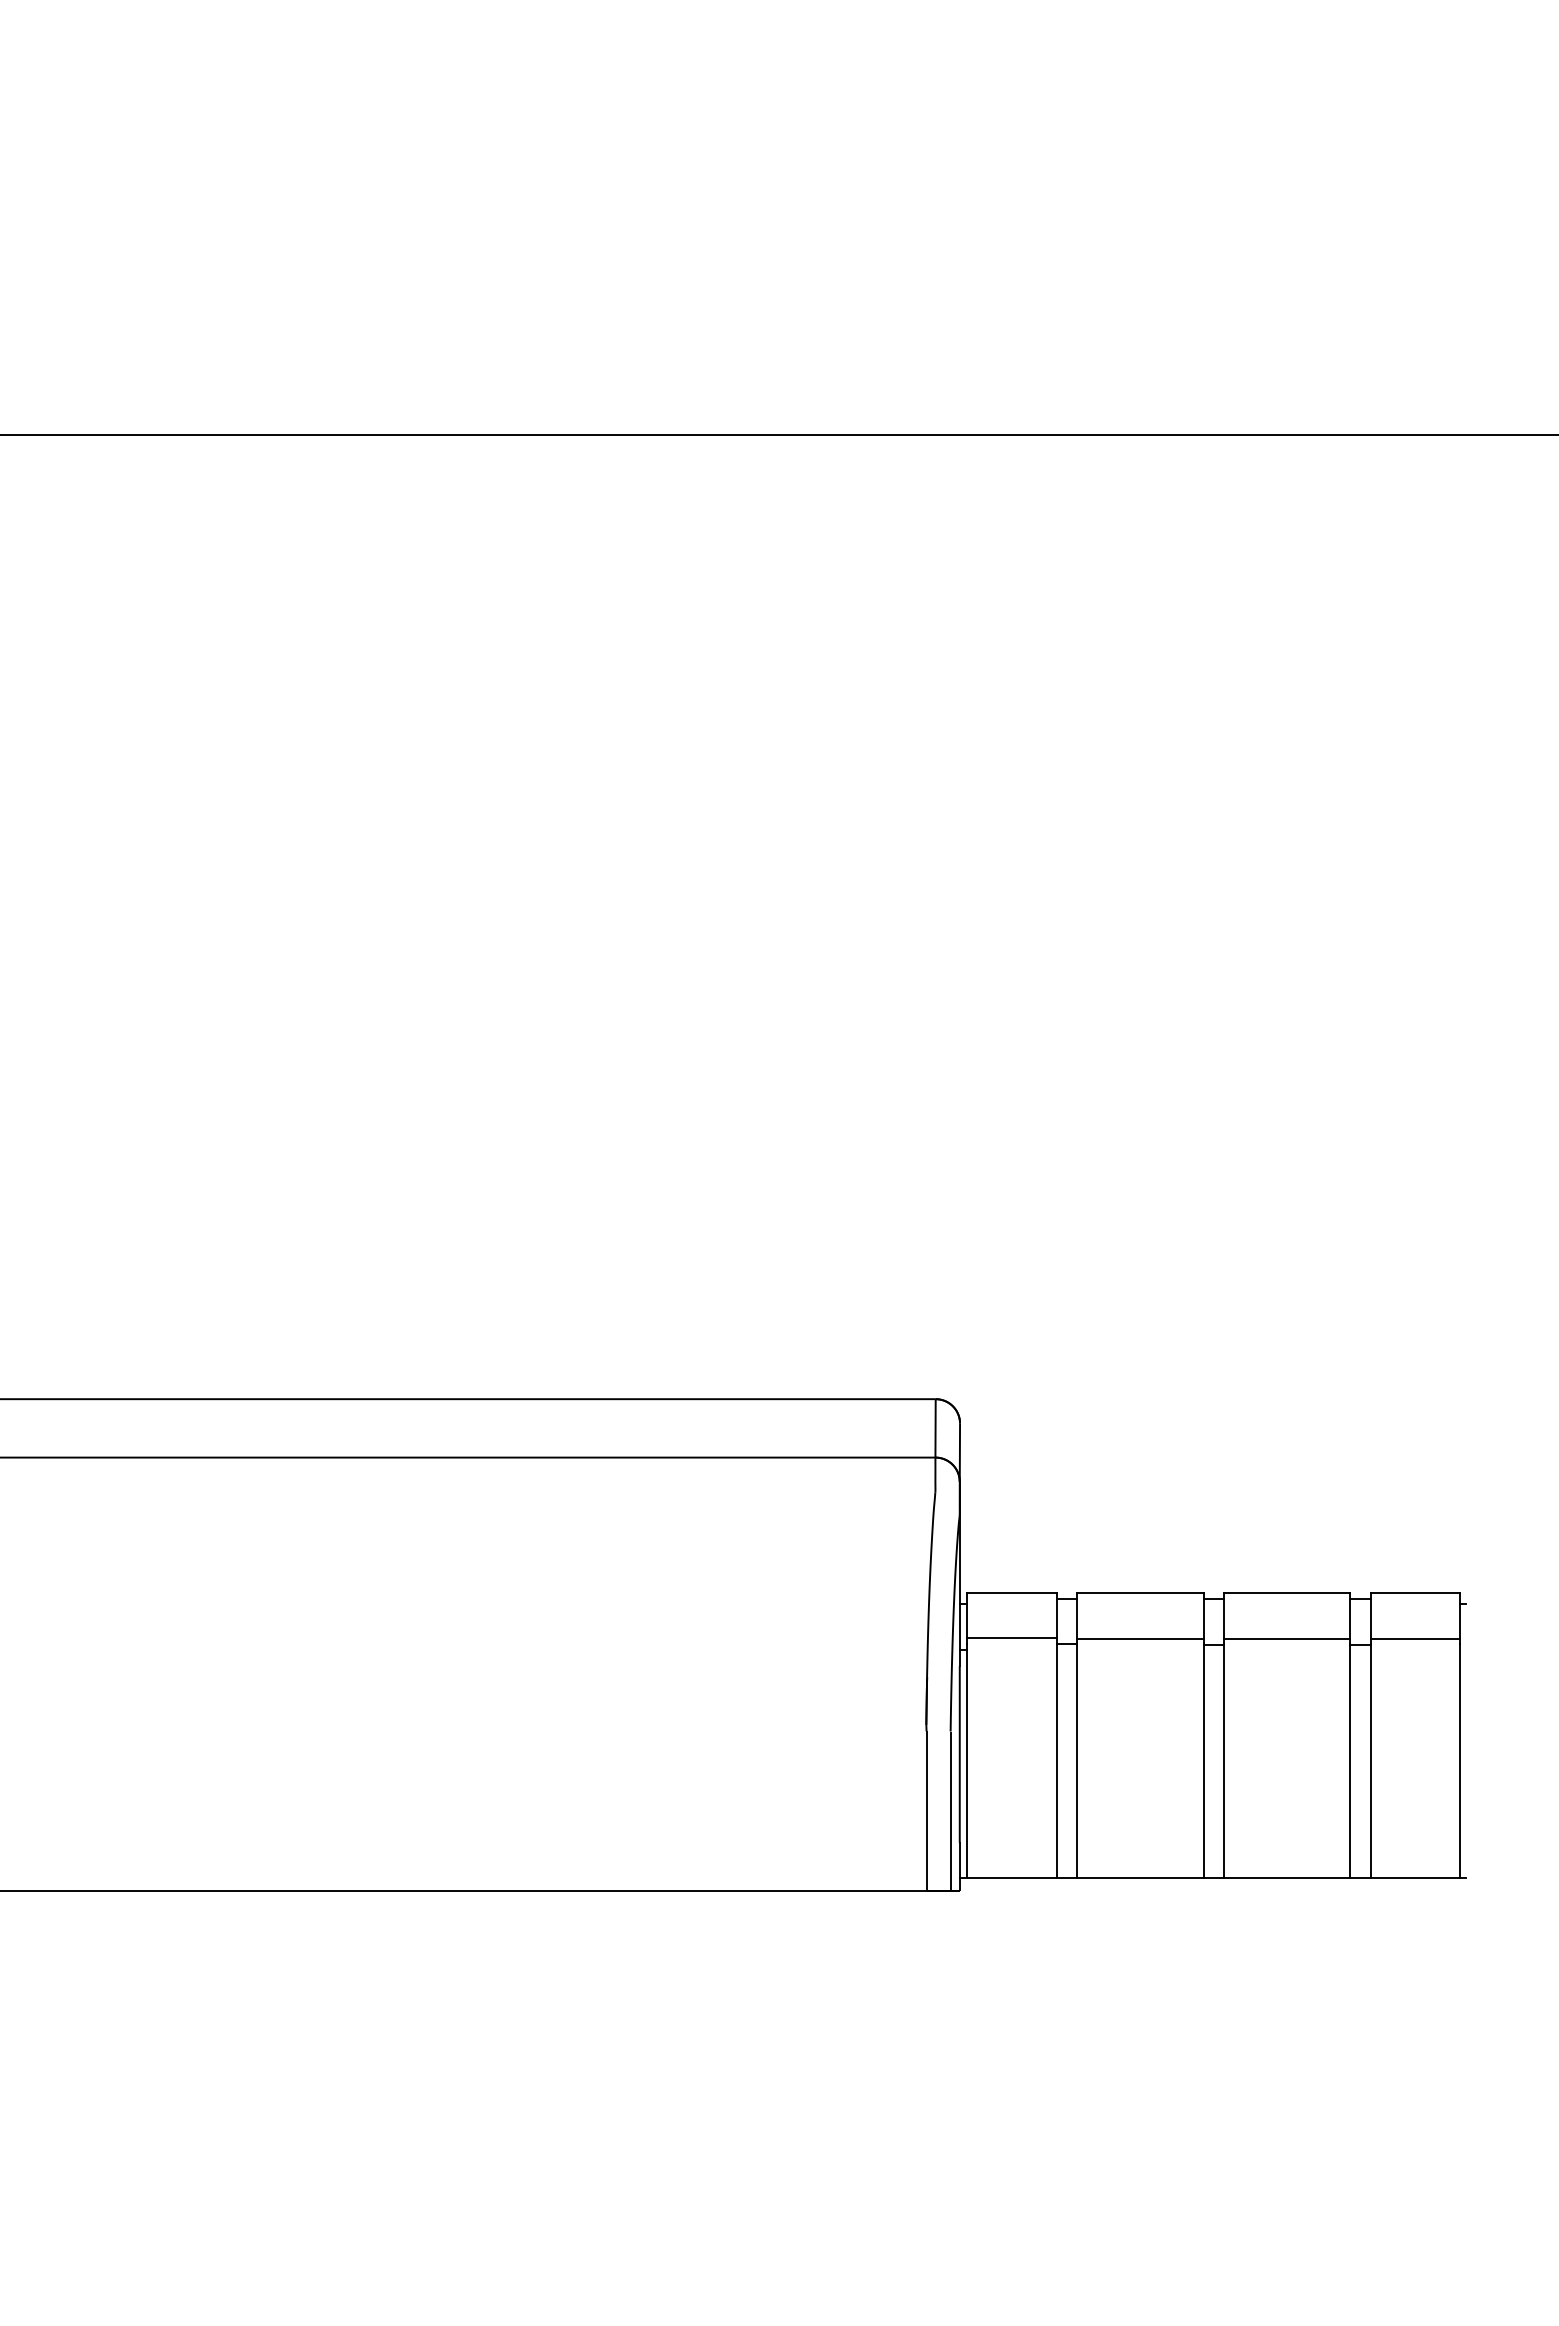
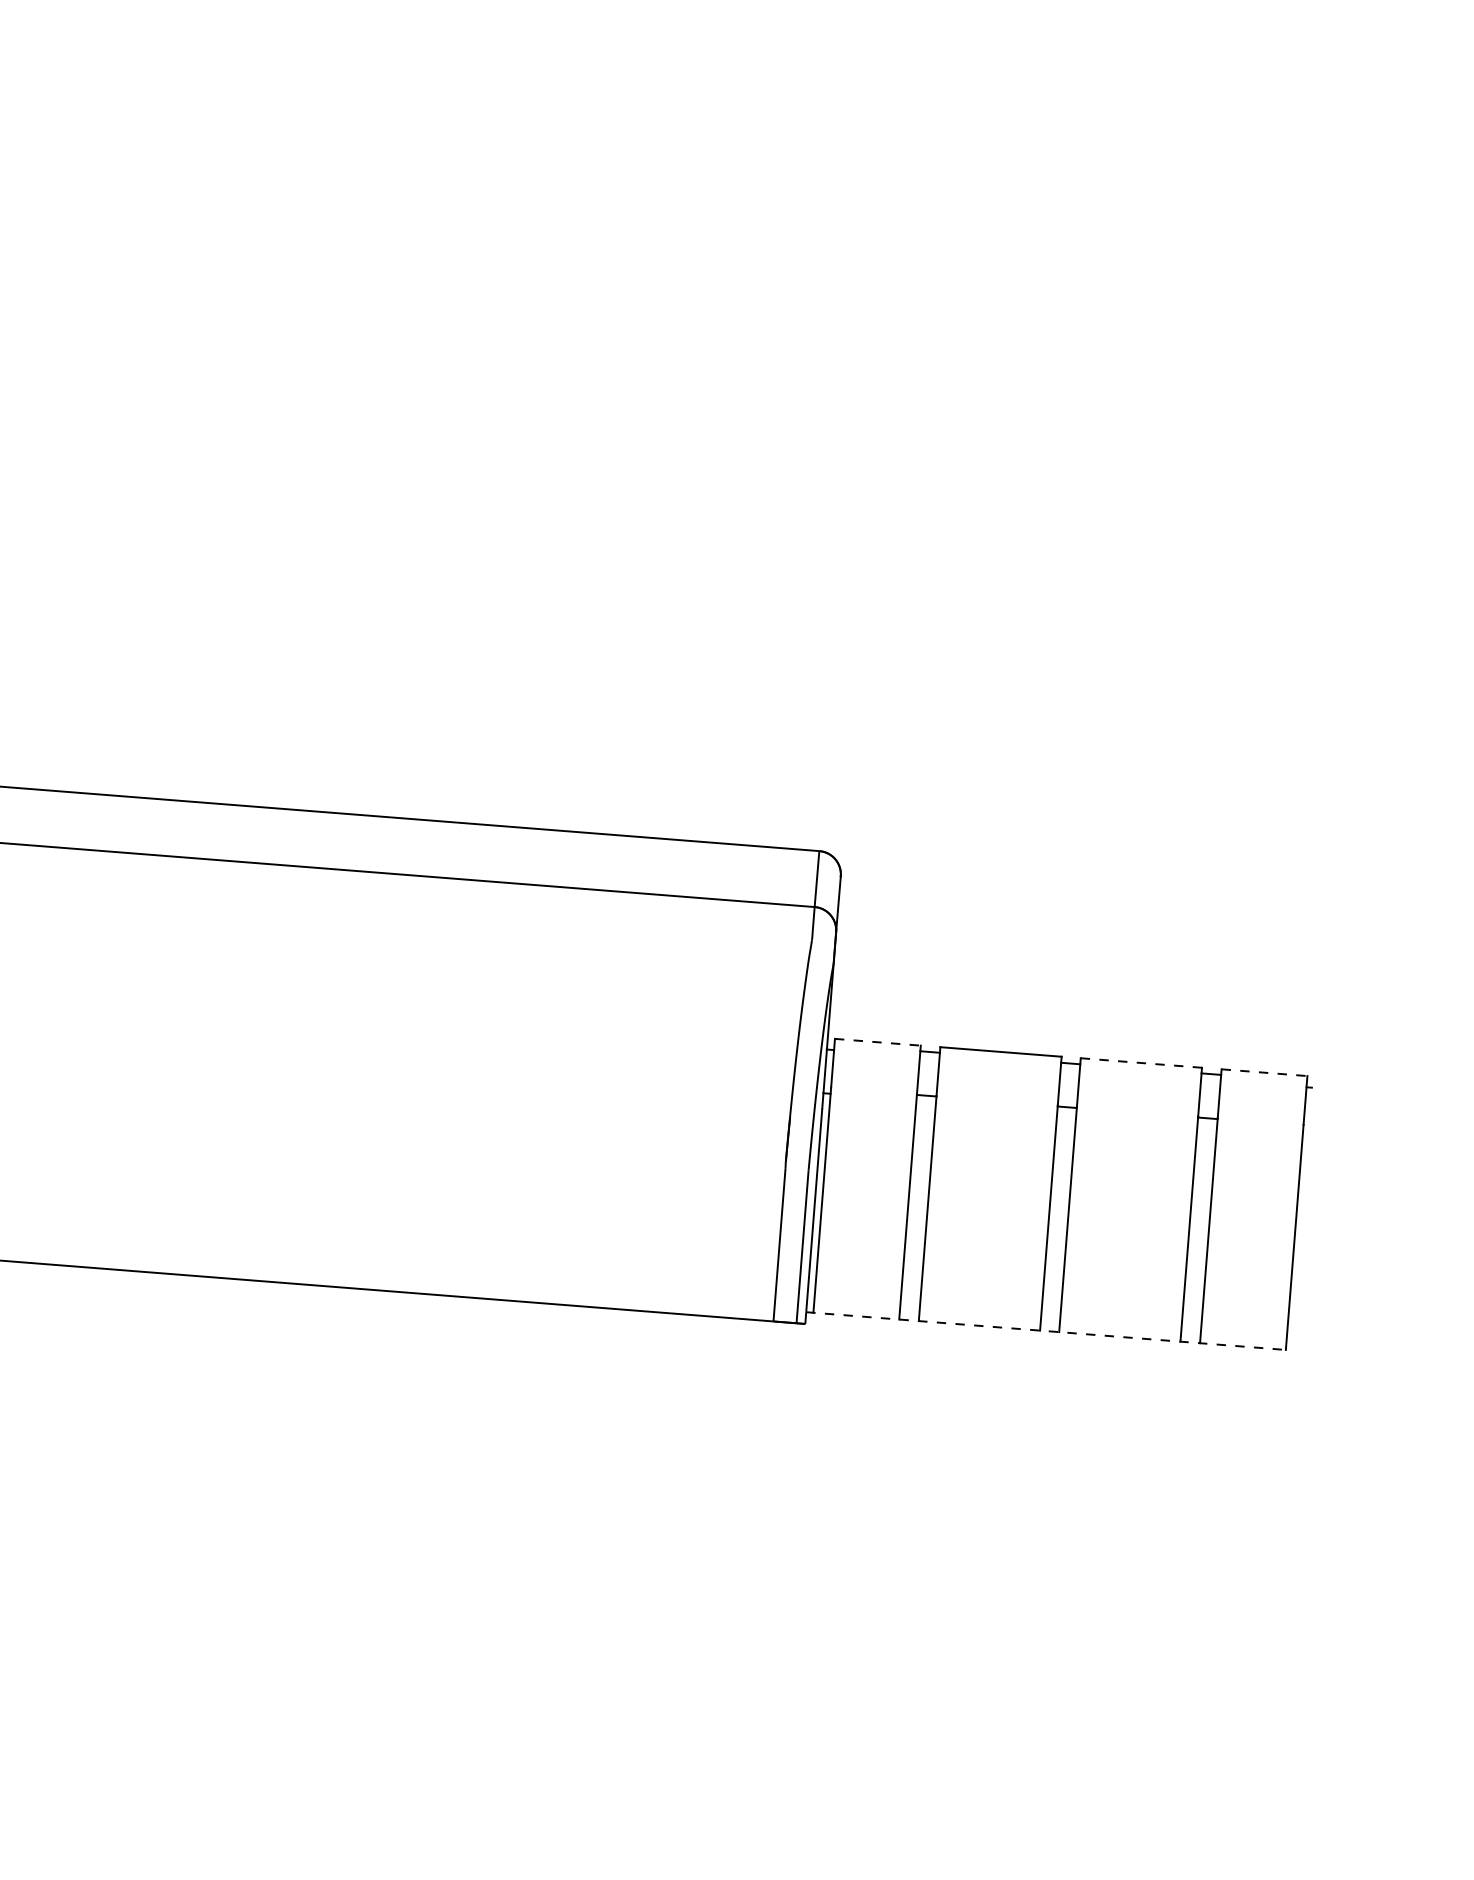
line: (1012, 1592) -> (878, 1042), solid -> dashed
line: (1287, 1592) -> (1141, 1062), solid -> dashed
line: (1415, 1592) -> (1264, 1072), solid -> dashed
line: (1011, 1638) -> (873, 1086), removed
line: (1140, 1638) -> (997, 1095), removed
line: (1286, 1638) -> (1137, 1106), removed
line: (1415, 1638) -> (1261, 1116), removed
line: (1213, 1878) -> (1049, 1331), solid -> dashed

